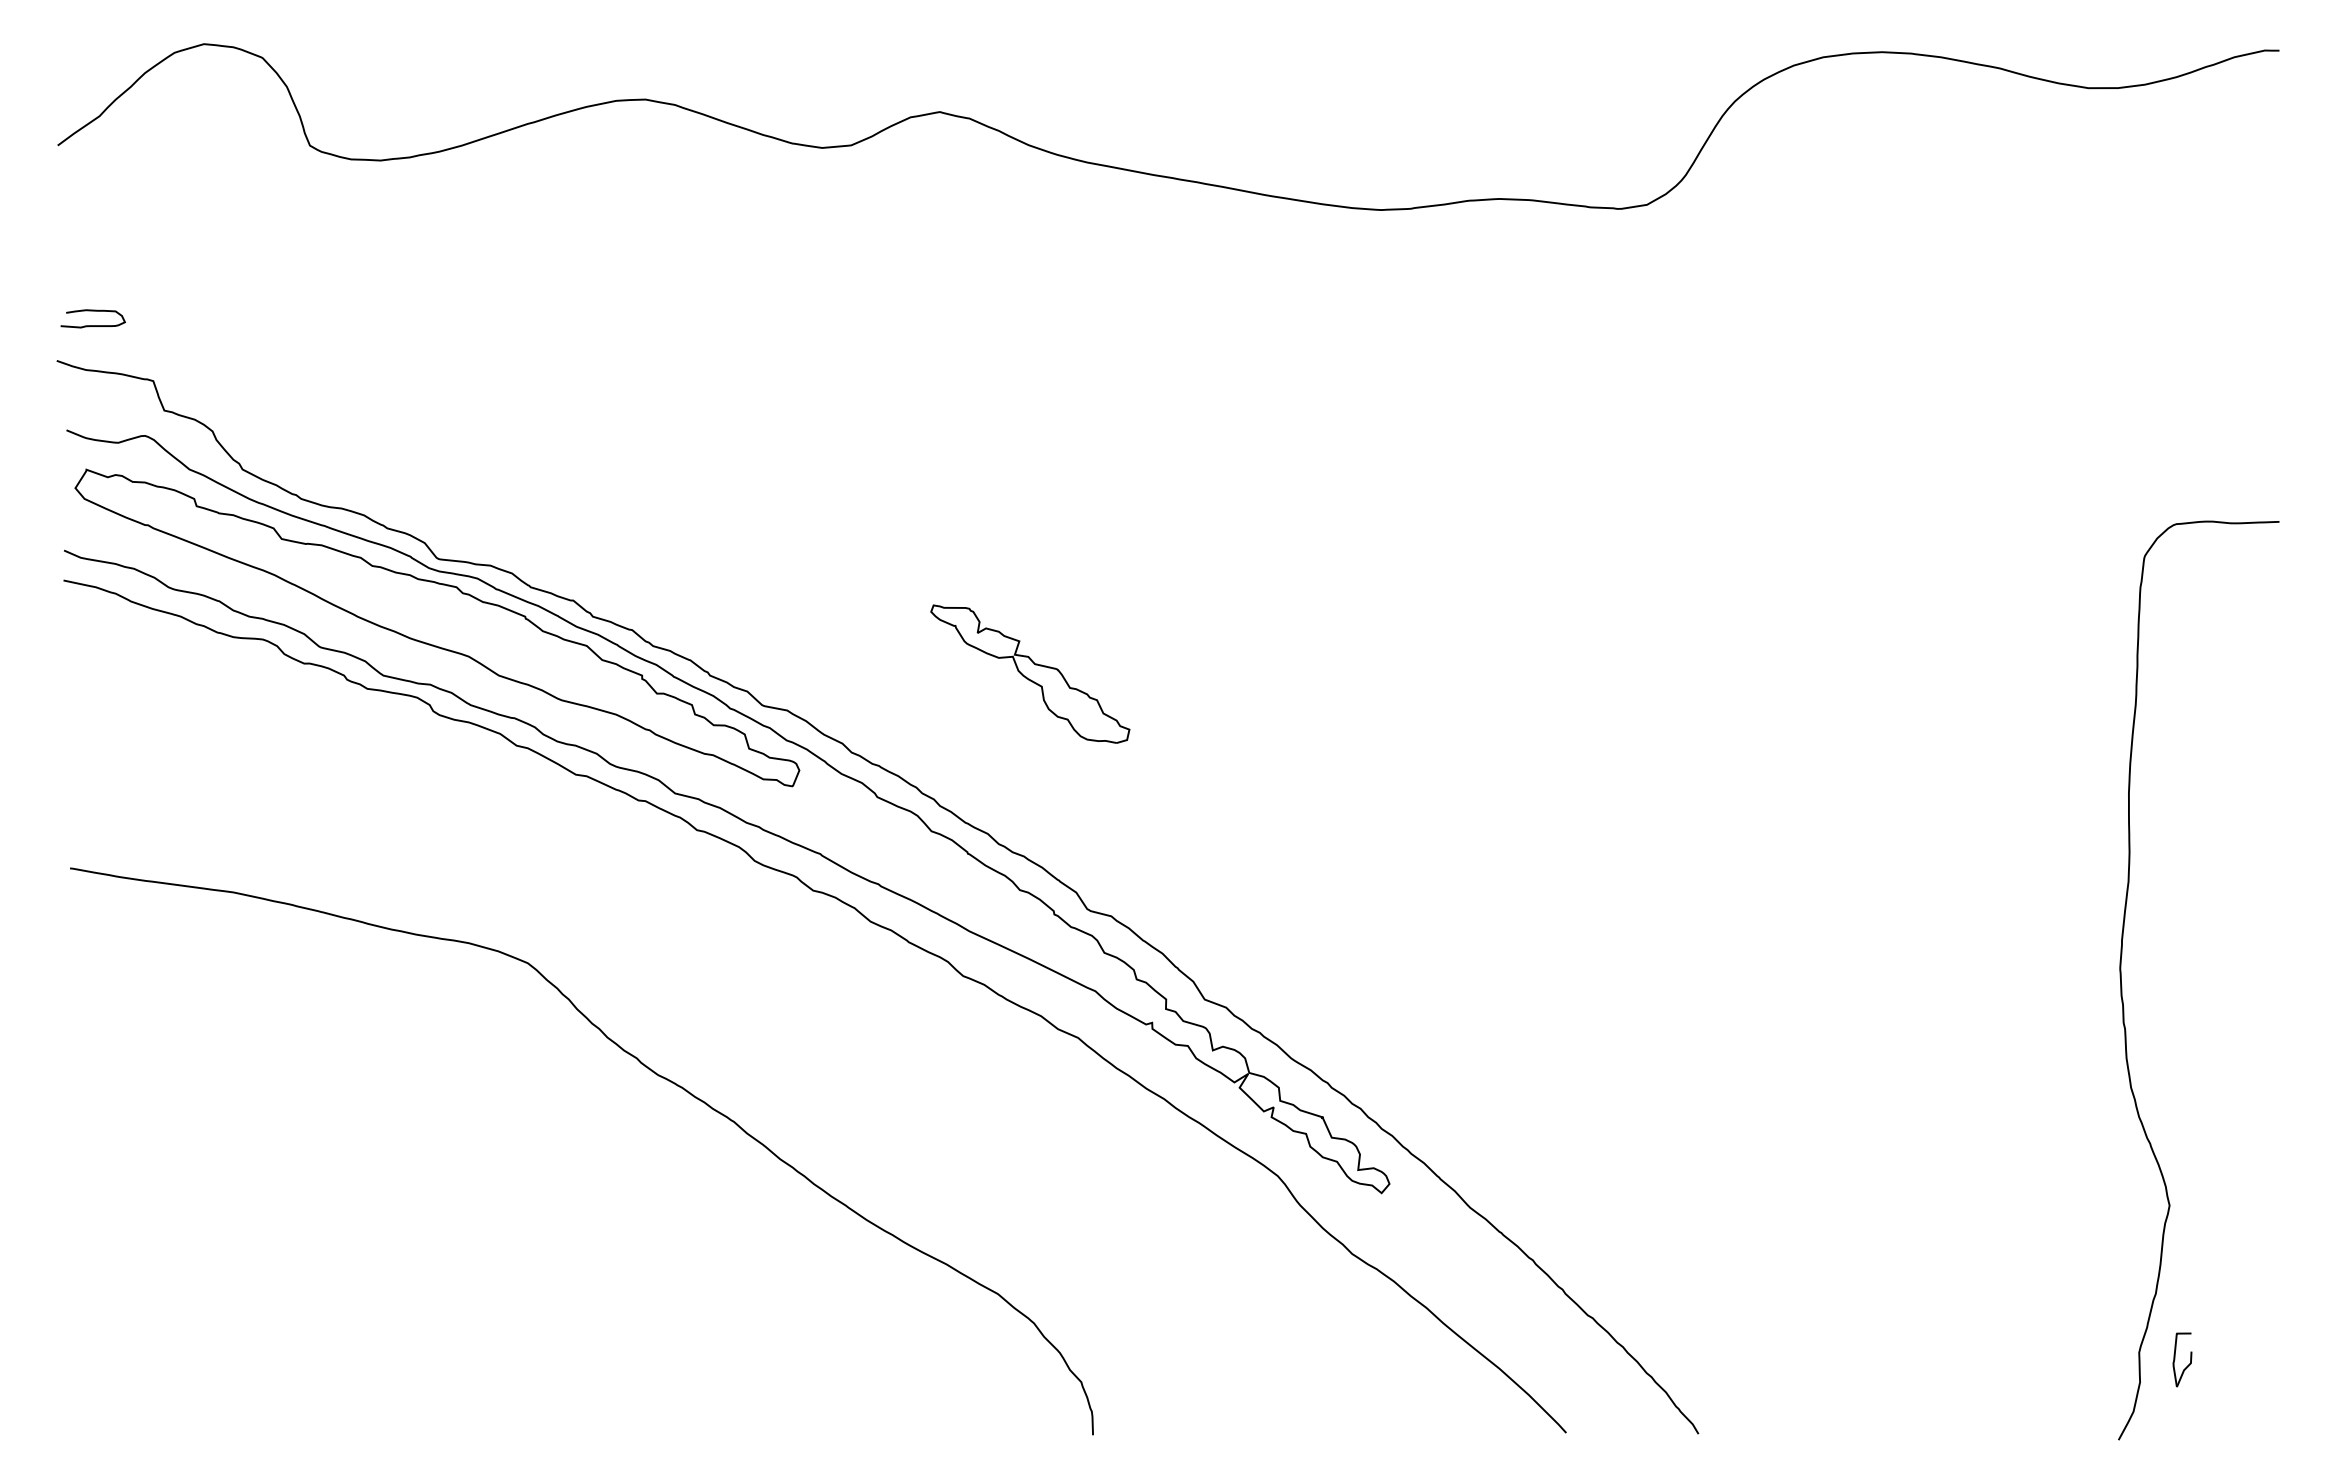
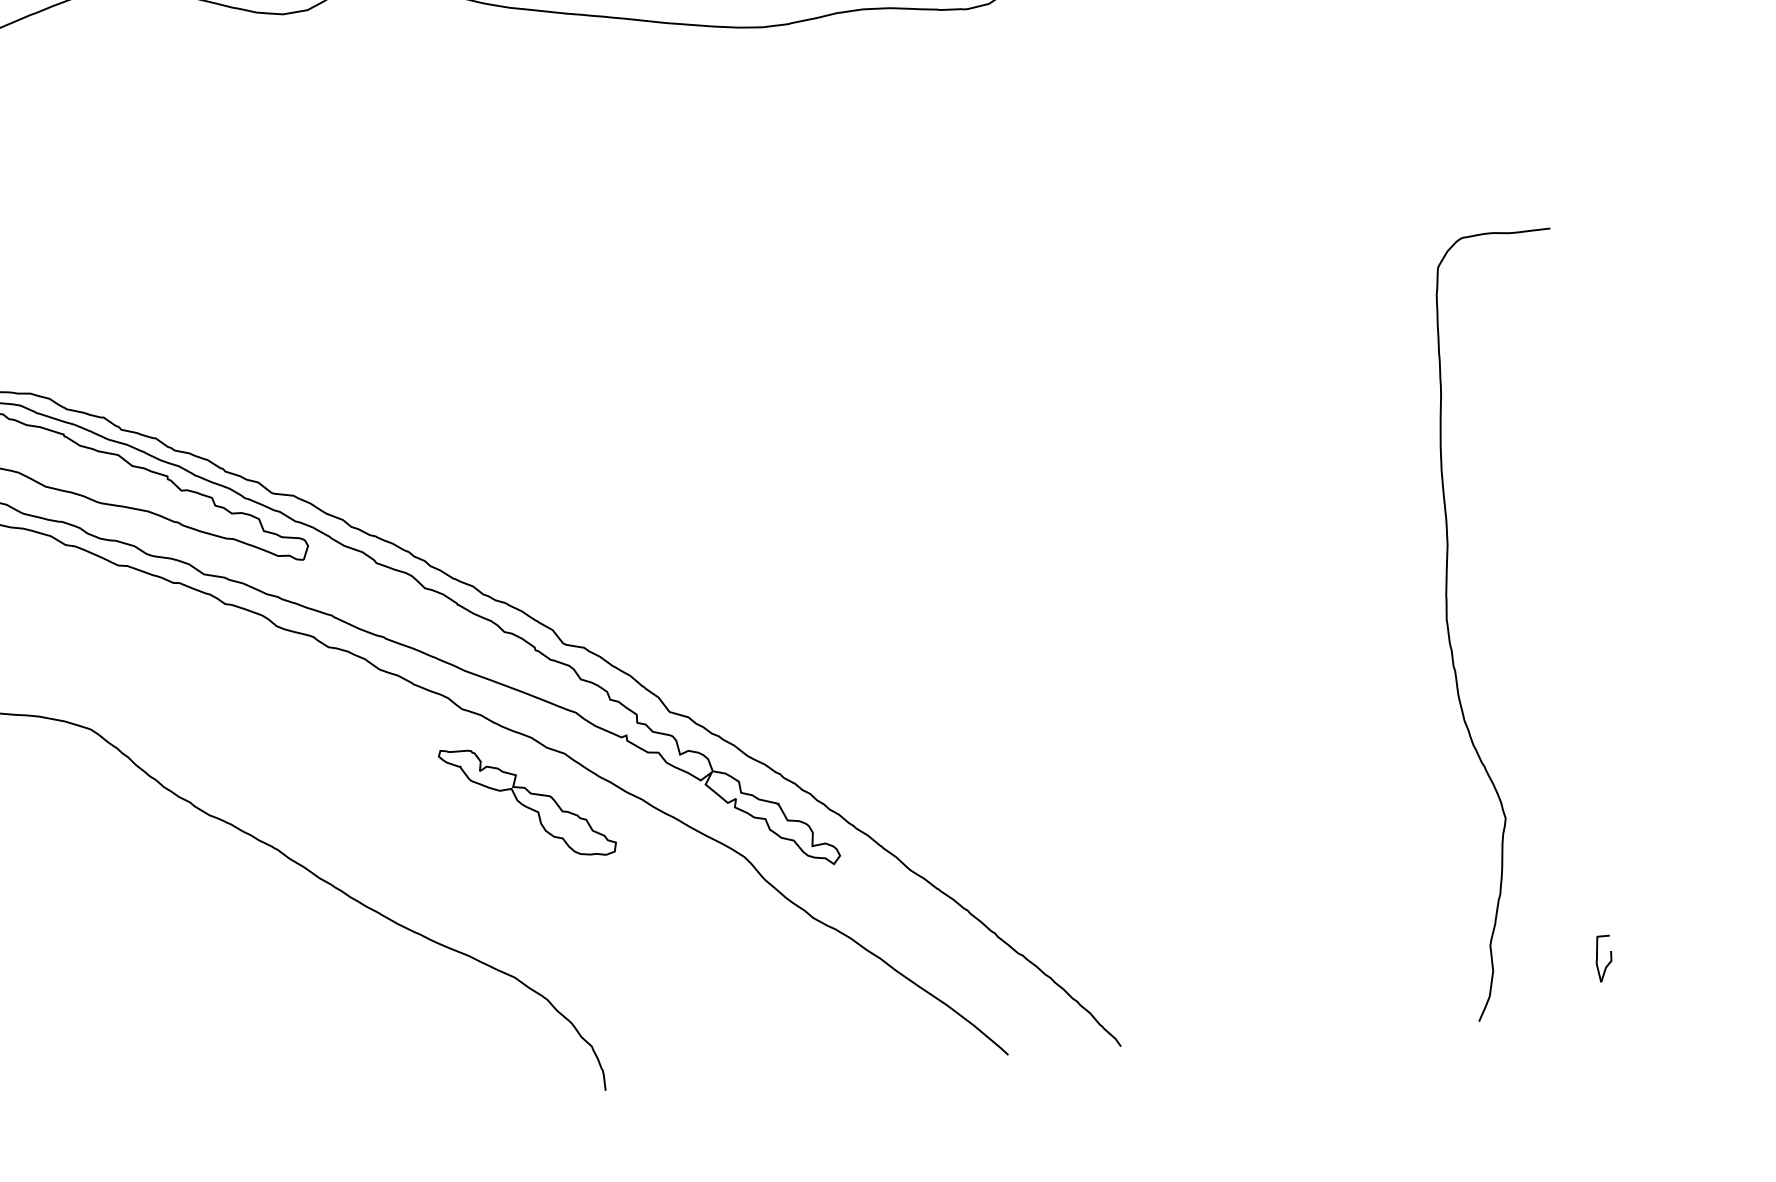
part: (1030, 673) -> (527, 801), moved
part: (2175, 1359) -> (1598, 958), moved

